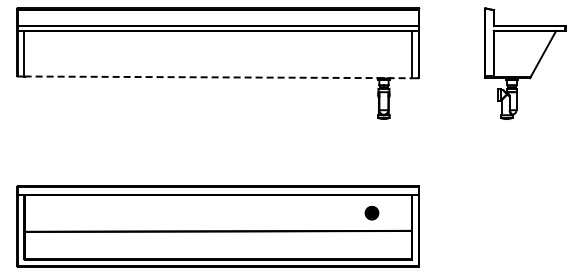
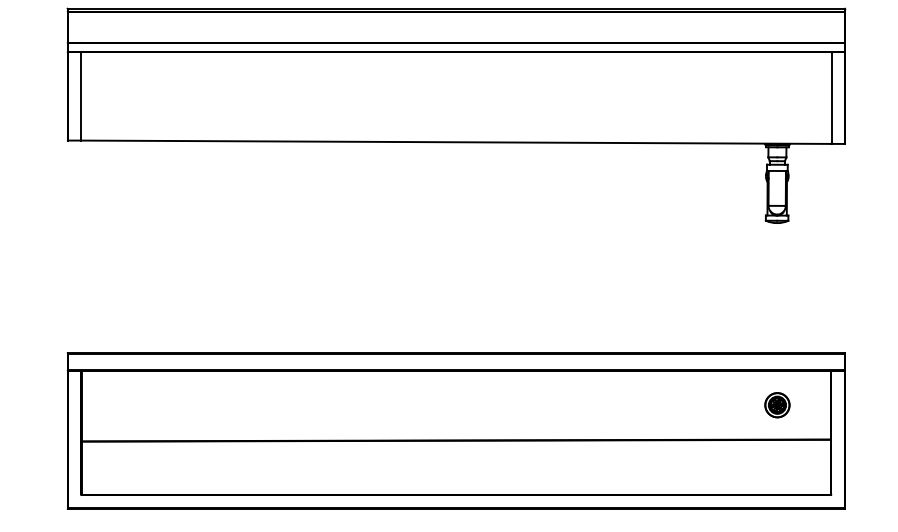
line: (218, 77) -> (456, 142), dashed -> solid
part: (371, 213) -> (776, 405), moved

